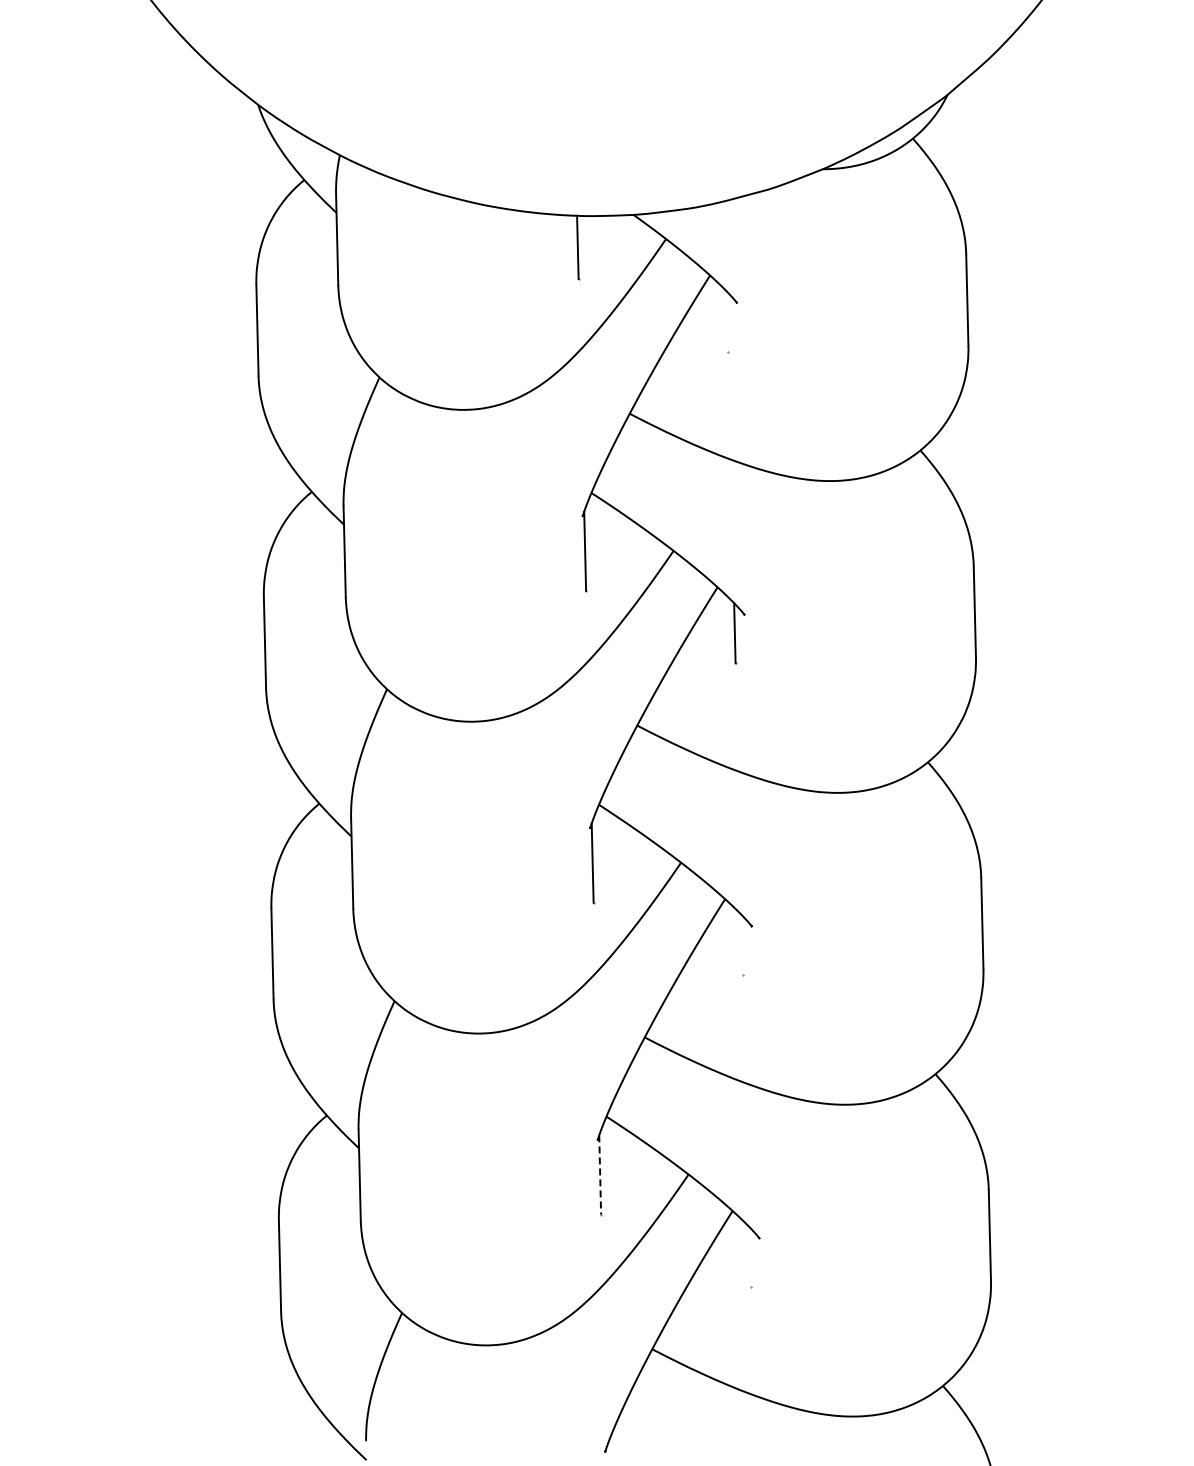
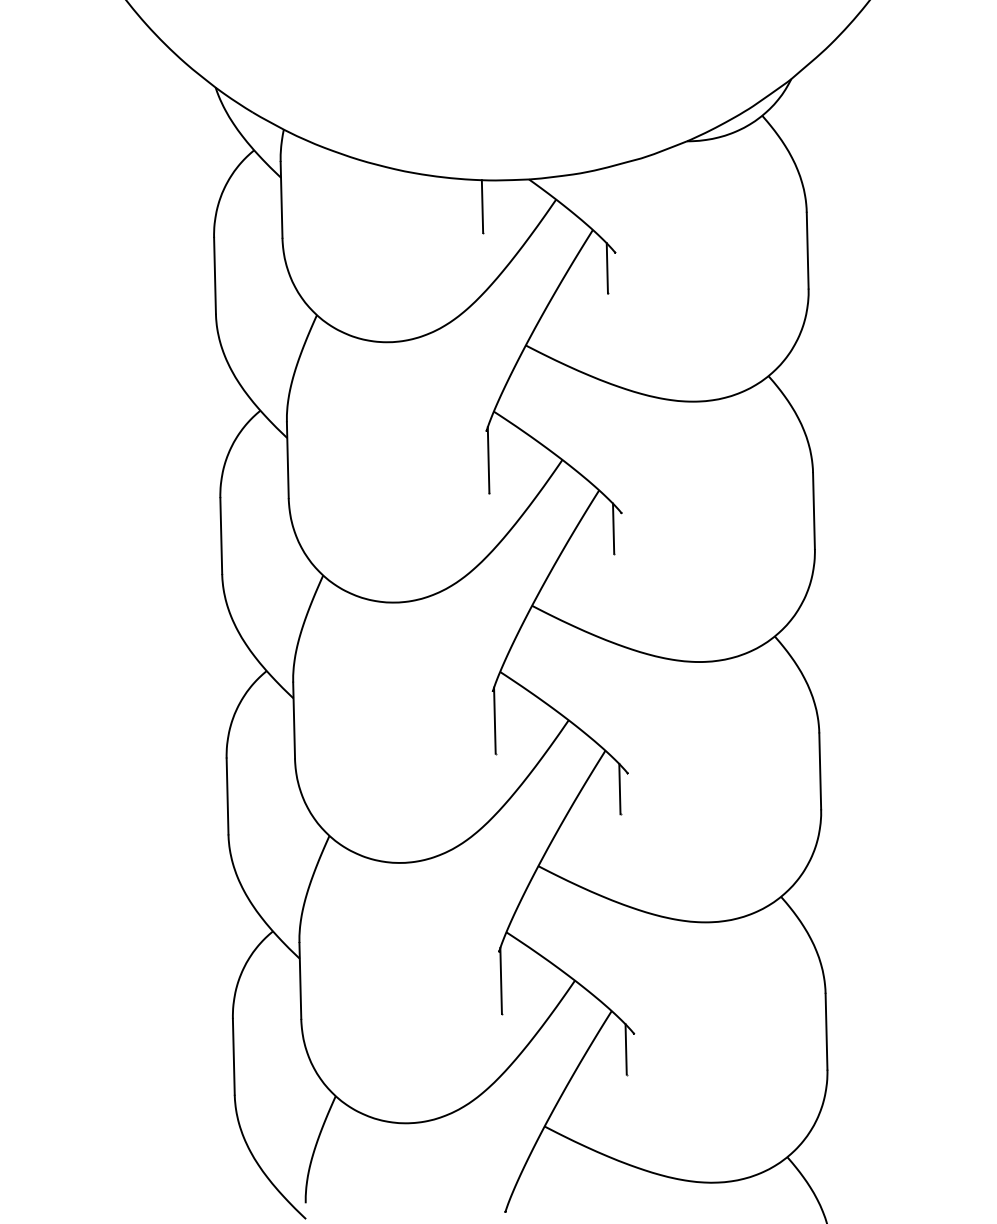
line: (727, 321) -> (607, 268), added
line: (742, 944) -> (619, 788), added
line: (600, 1174) -> (501, 980), dashed -> solid
line: (749, 1256) -> (625, 1049), added

